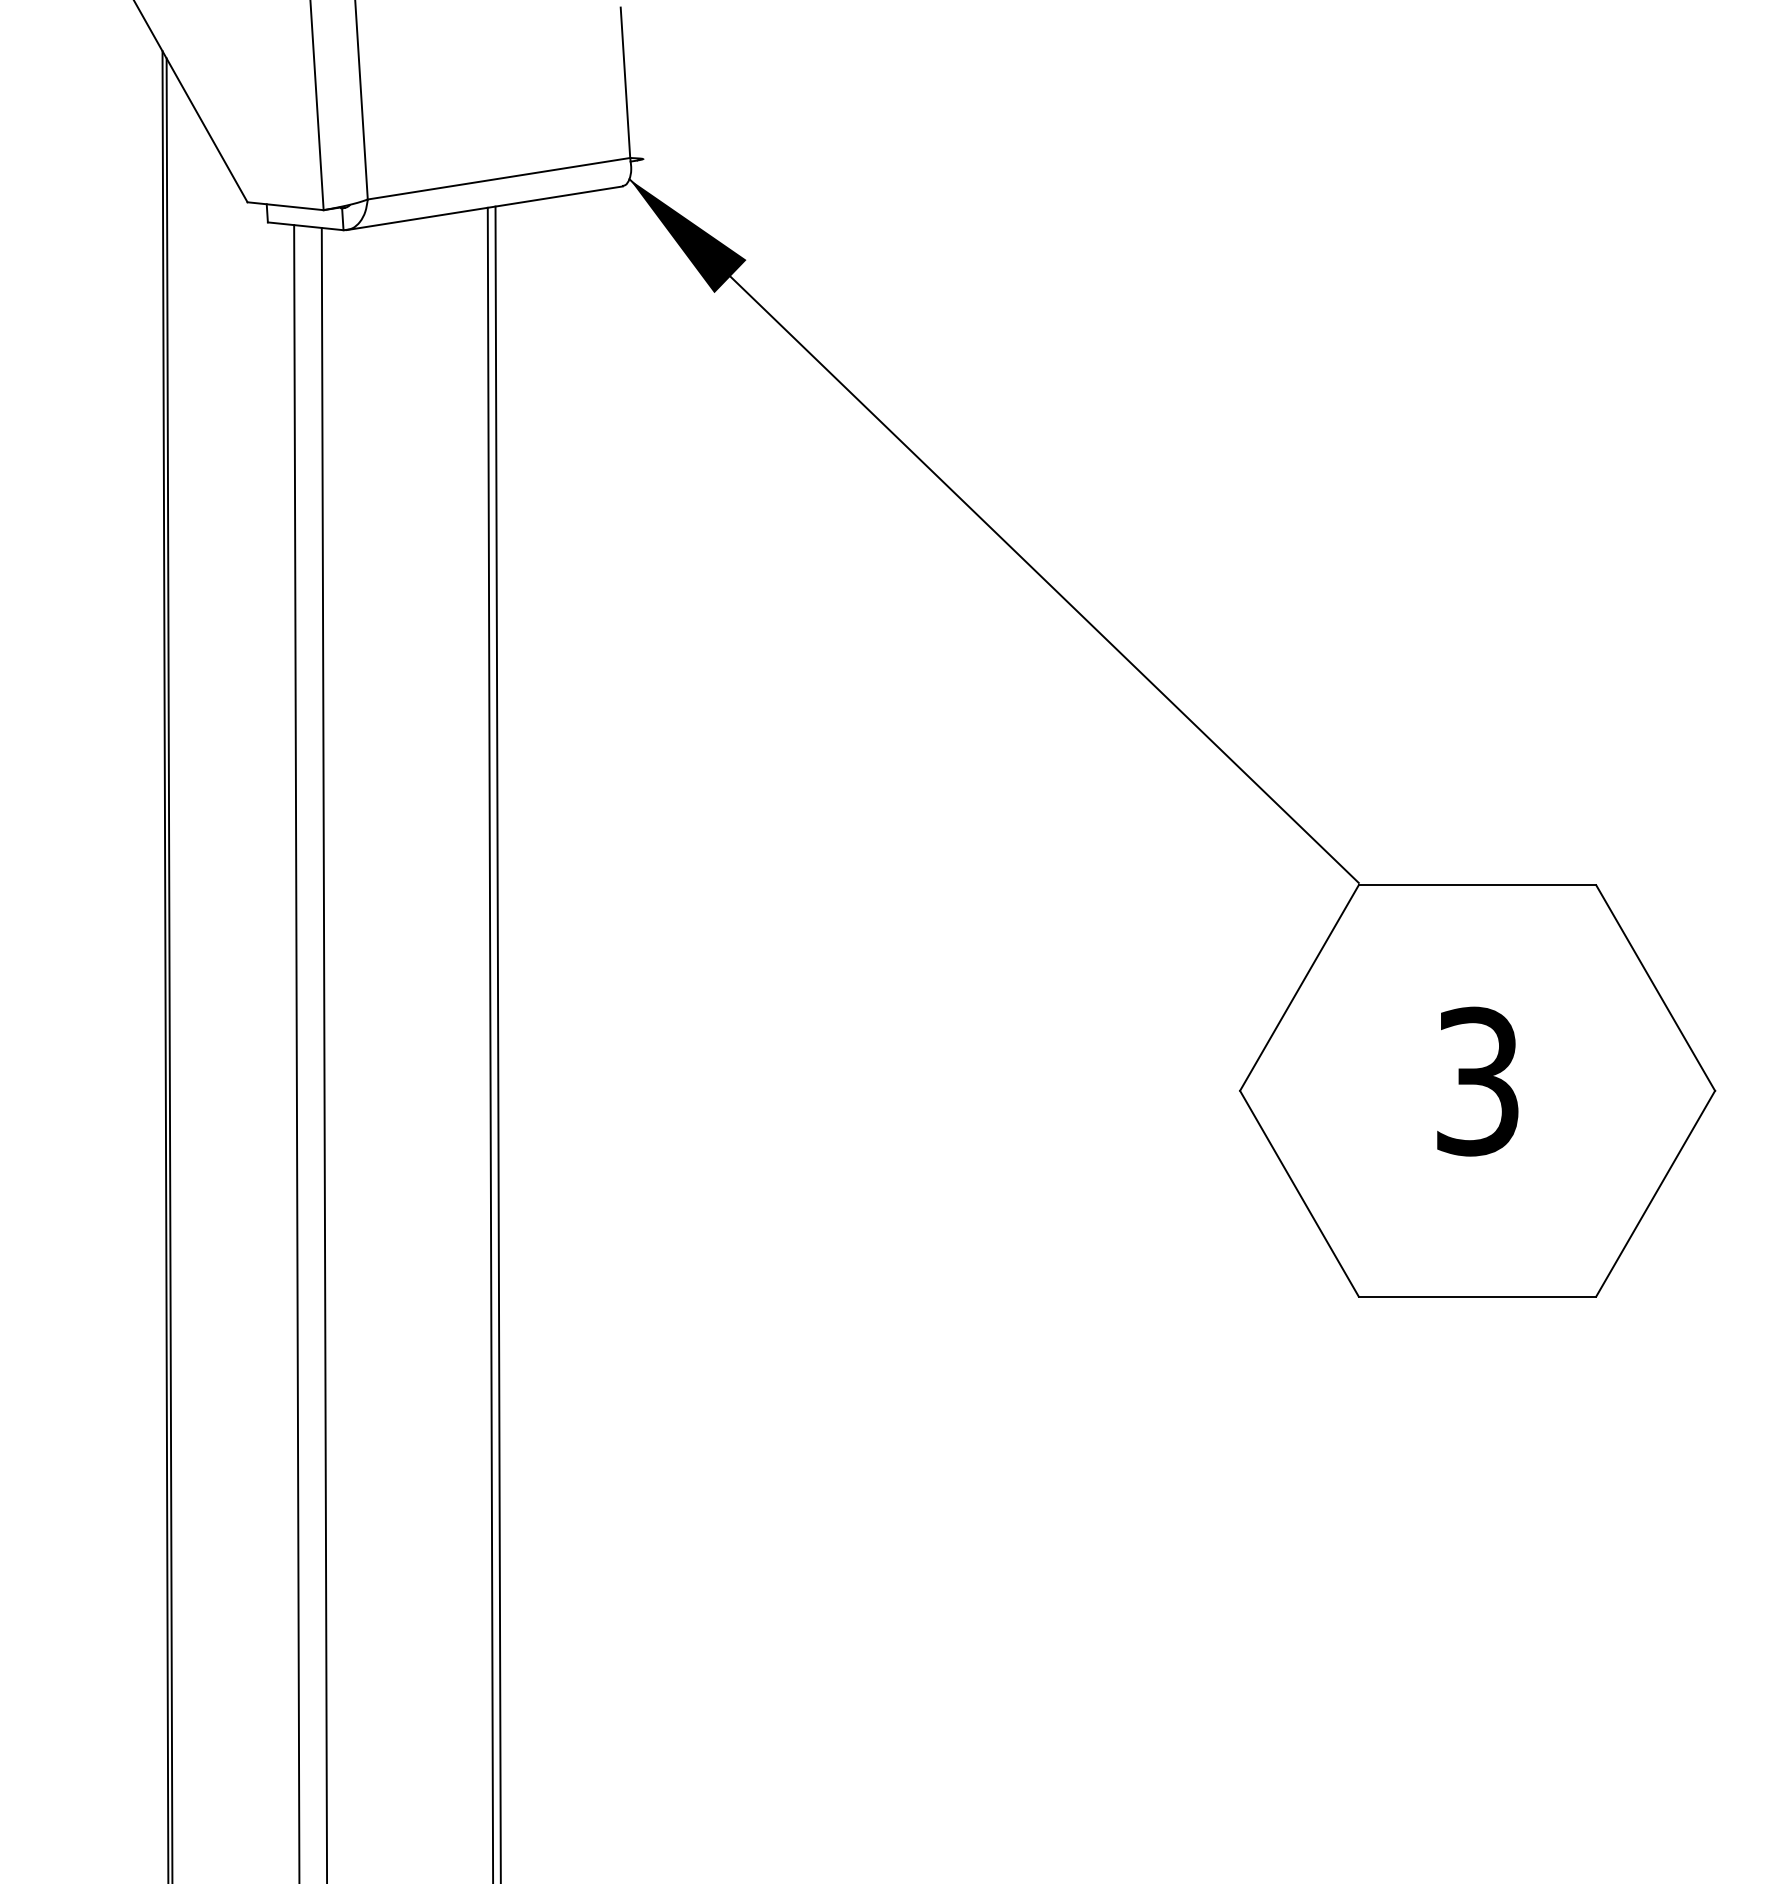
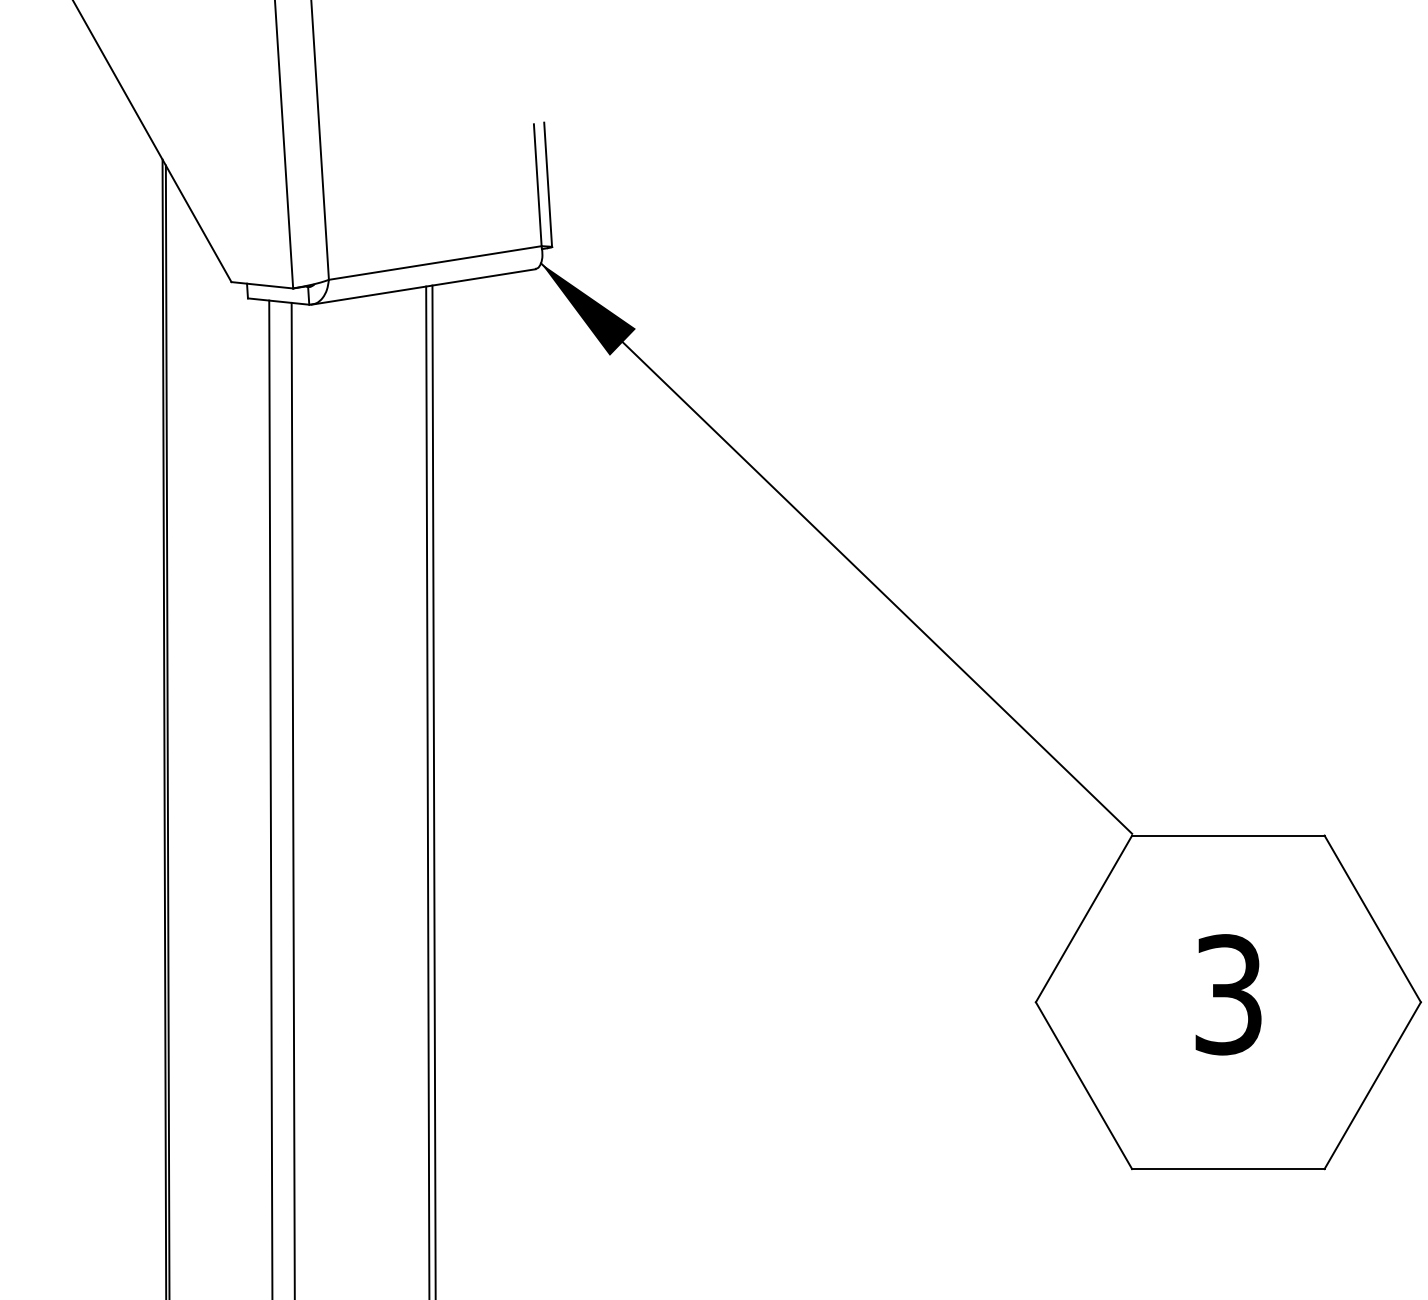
line: (638, 82) -> (548, 185), added

